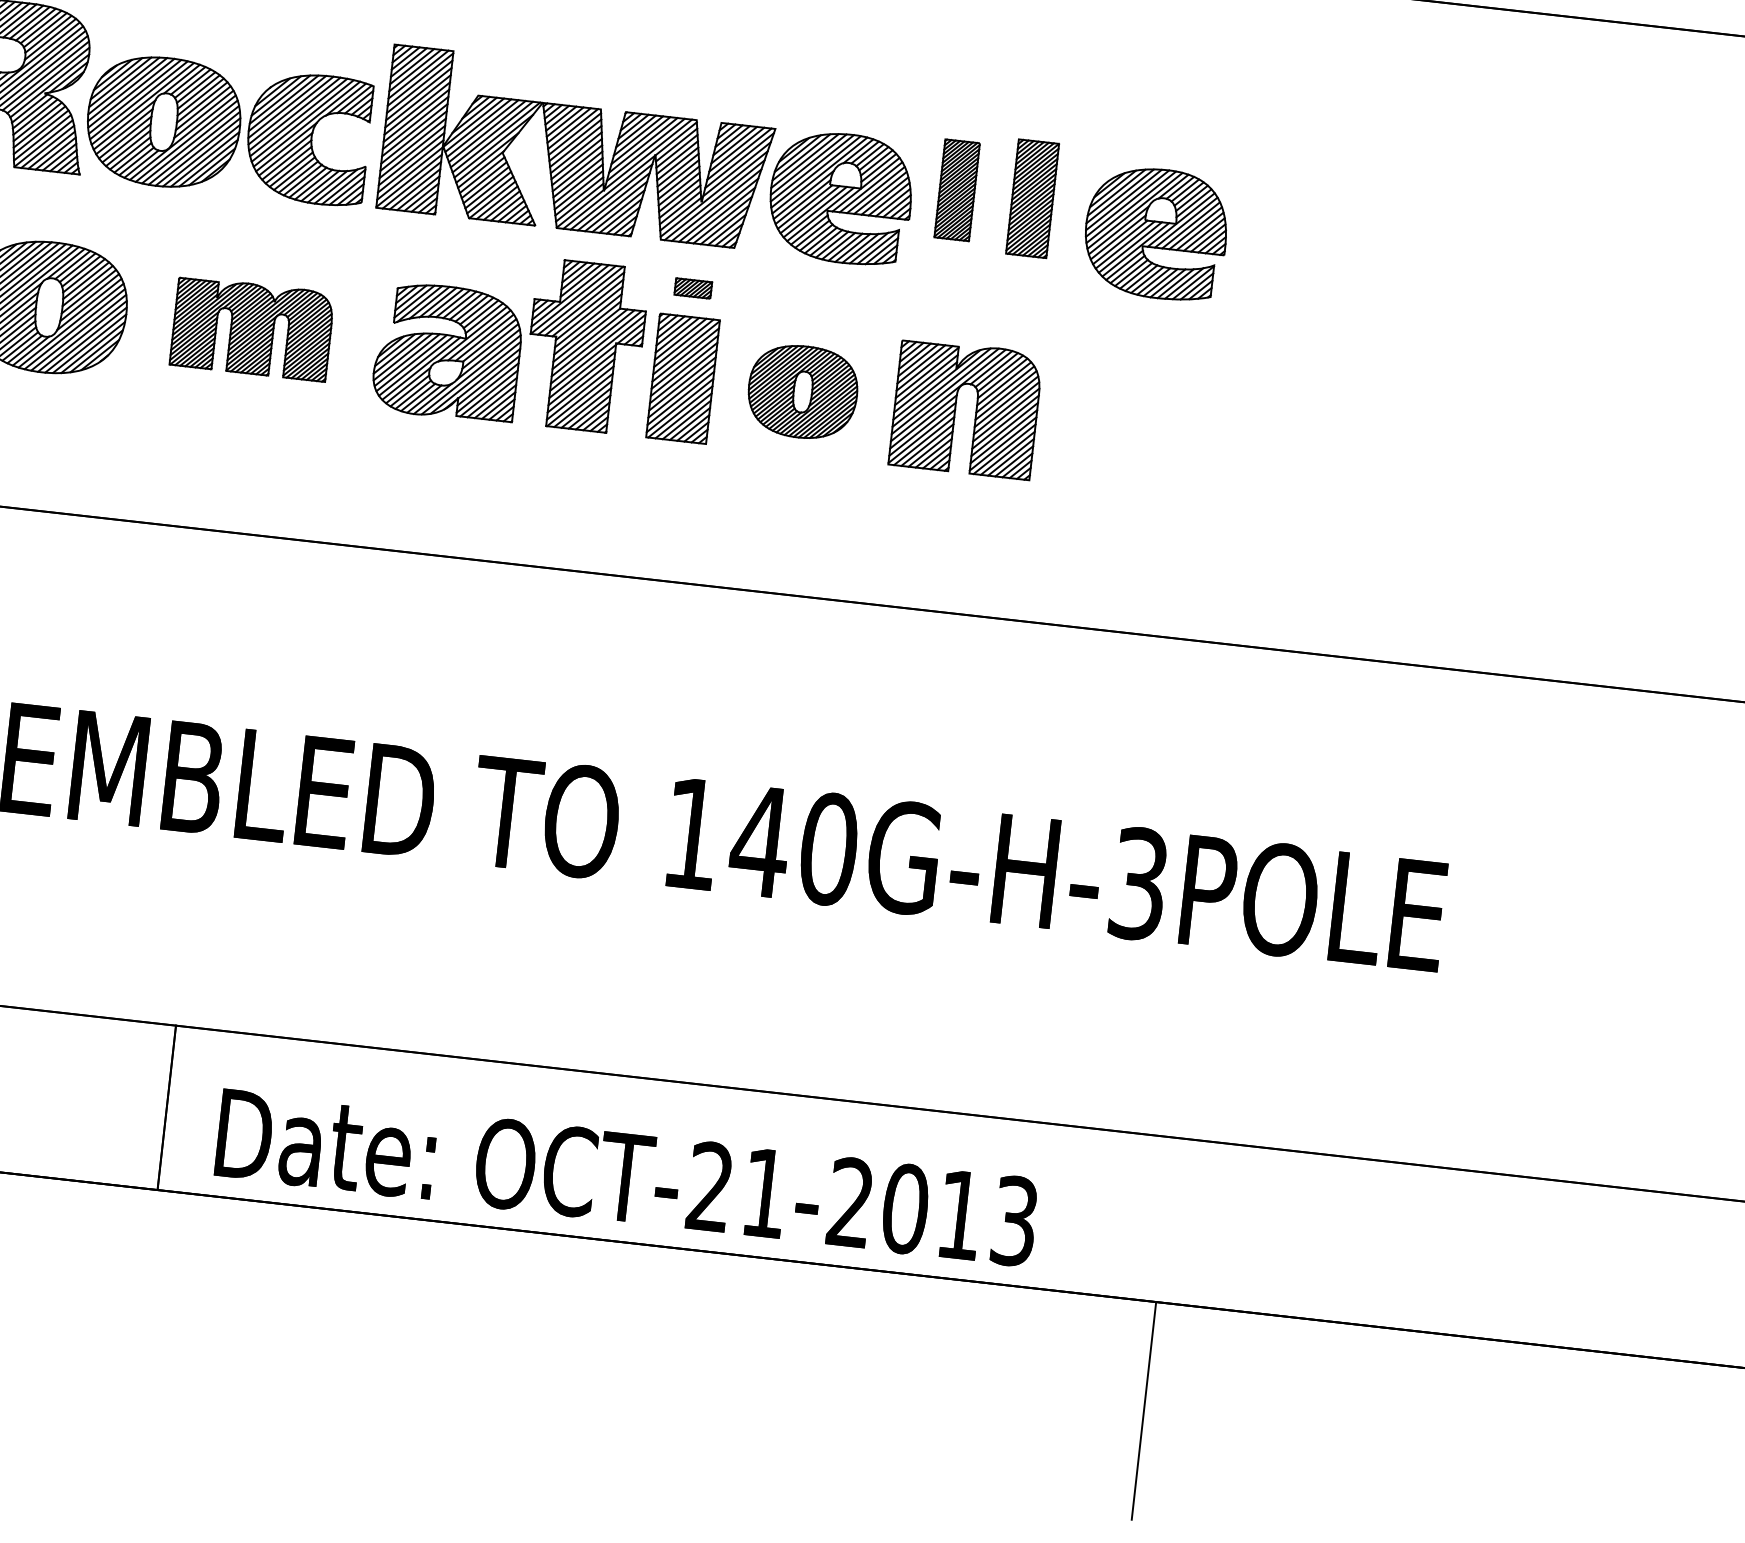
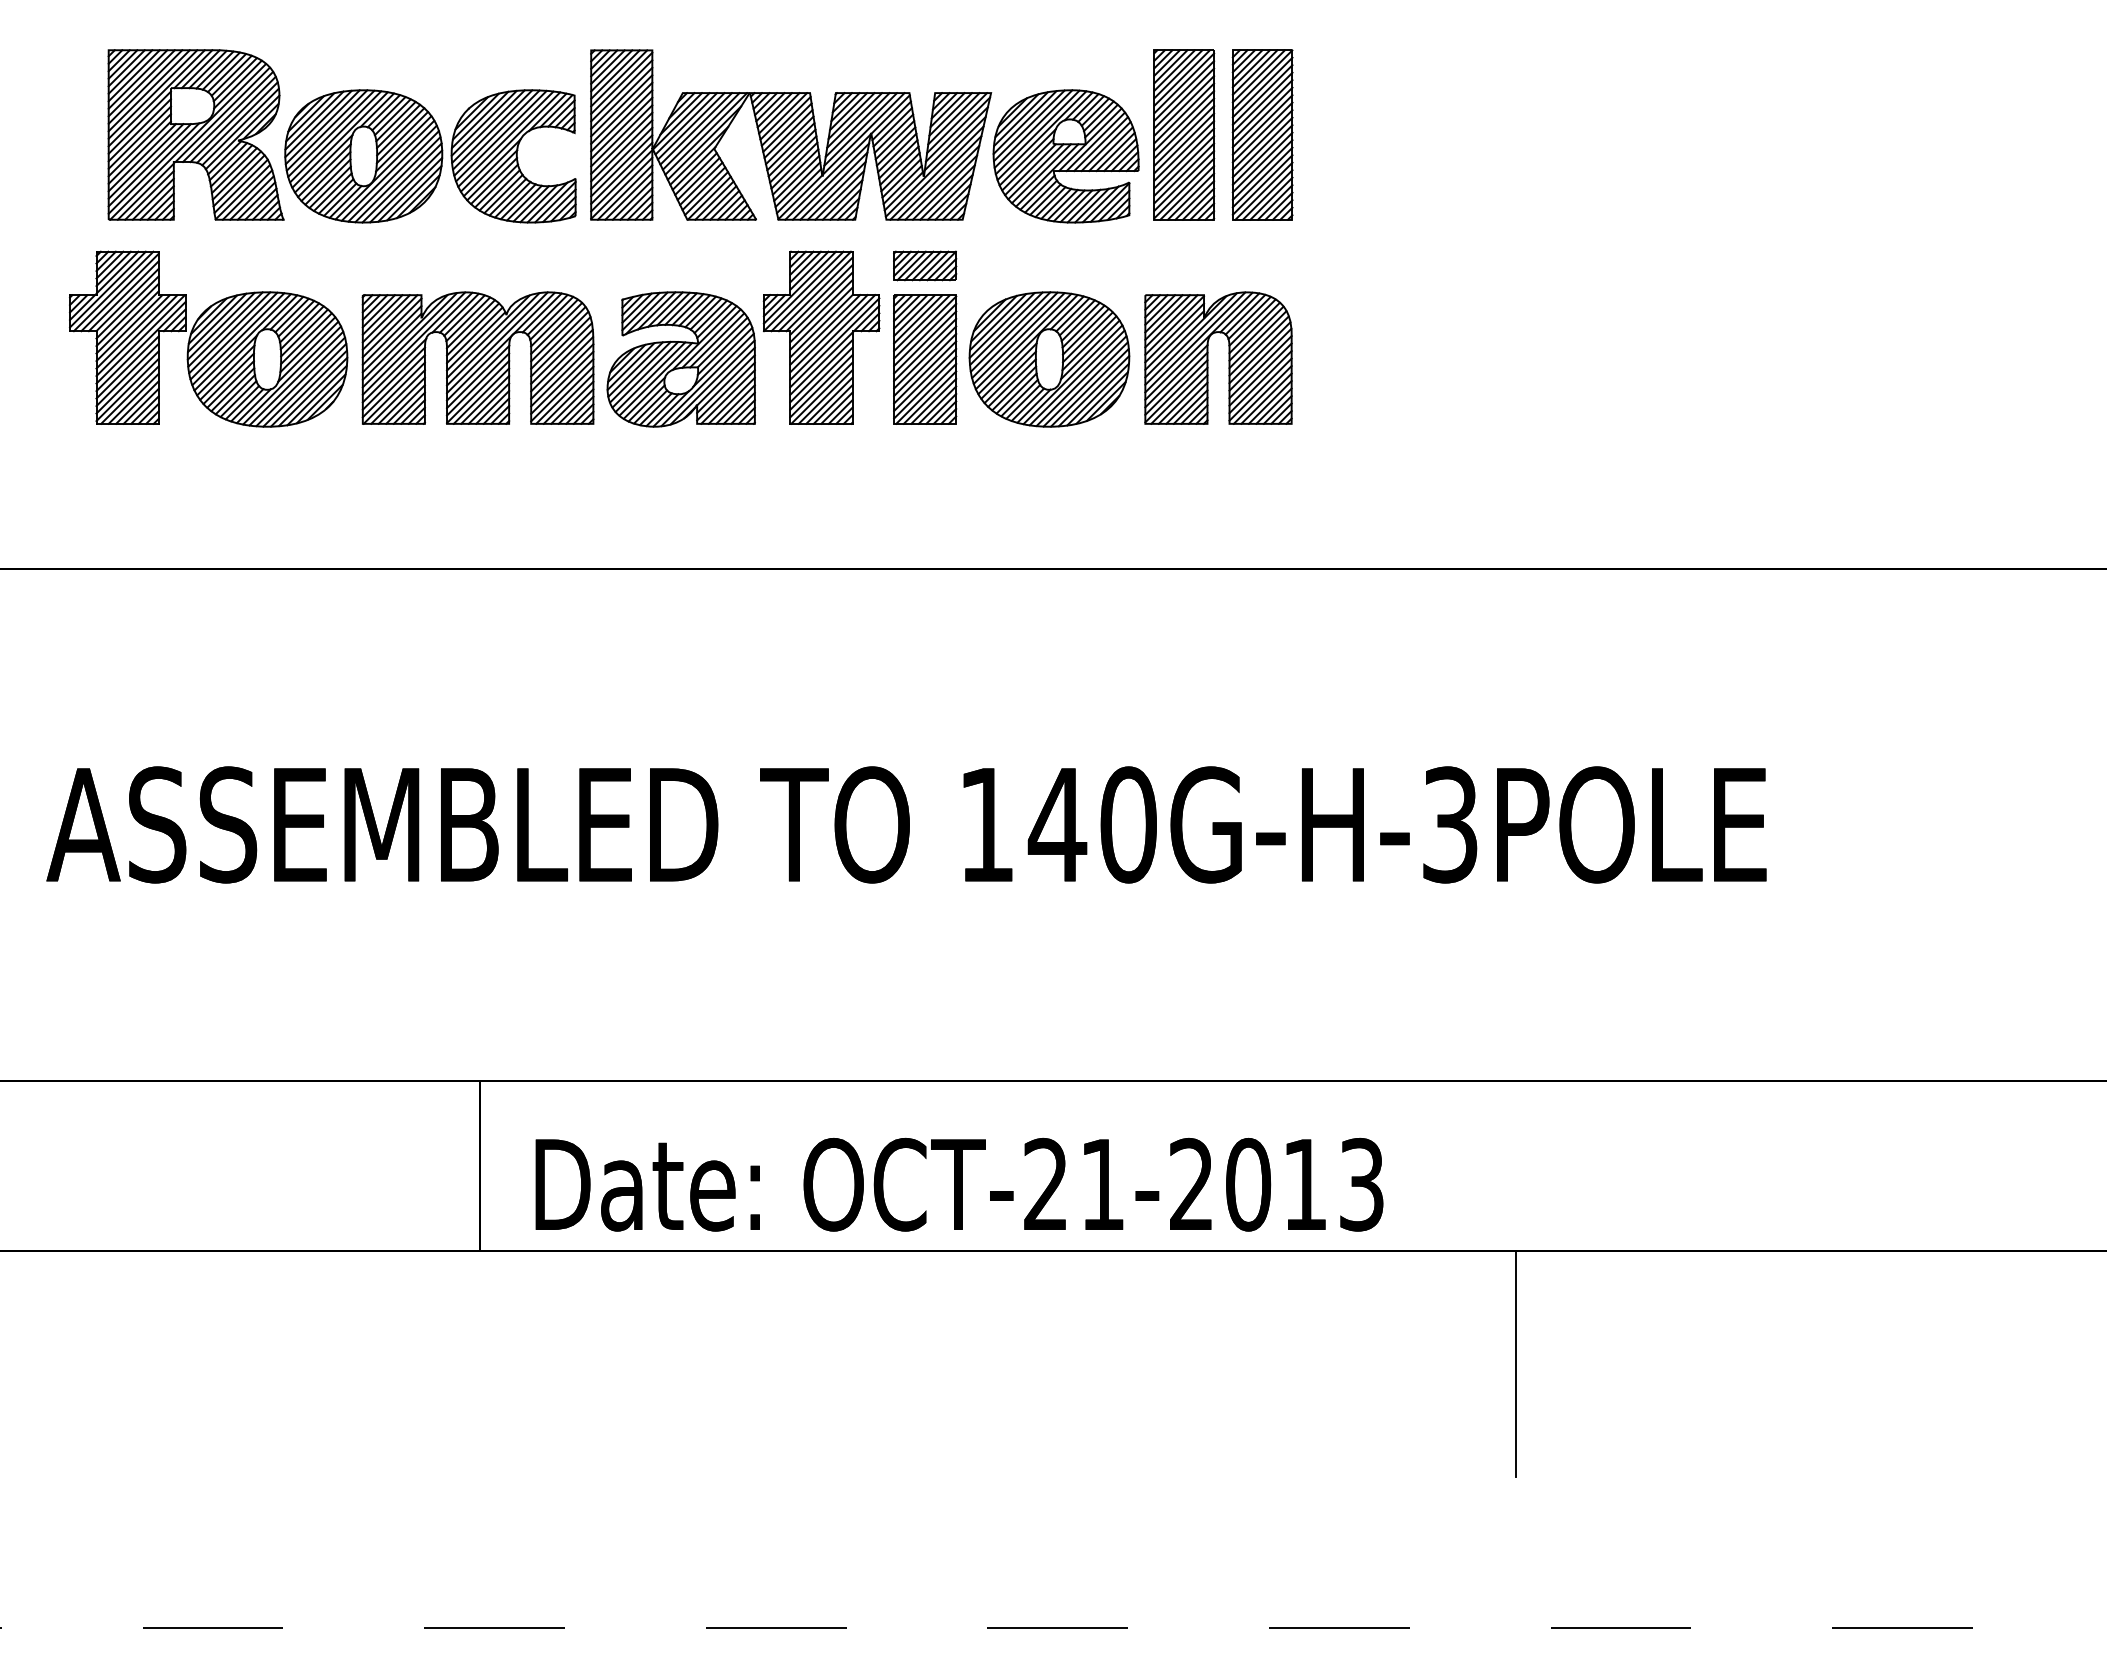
part: (957, 189) -> (1184, 134), size x1.67
part: (1032, 198) -> (1262, 134), size x1.43
part: (1155, 233) -> (1392, 156), removed
part: (693, 288) -> (925, 265), size x1.67
part: (251, 328) -> (477, 357), size x1.43
part: (802, 392) -> (1049, 359), size x1.43

